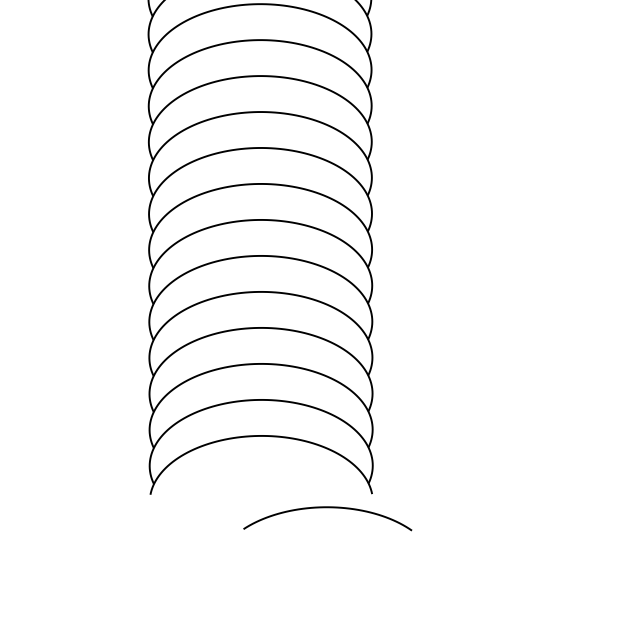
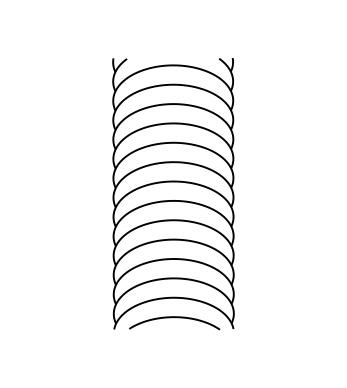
curve: (329, 509) -> (175, 318), moved

